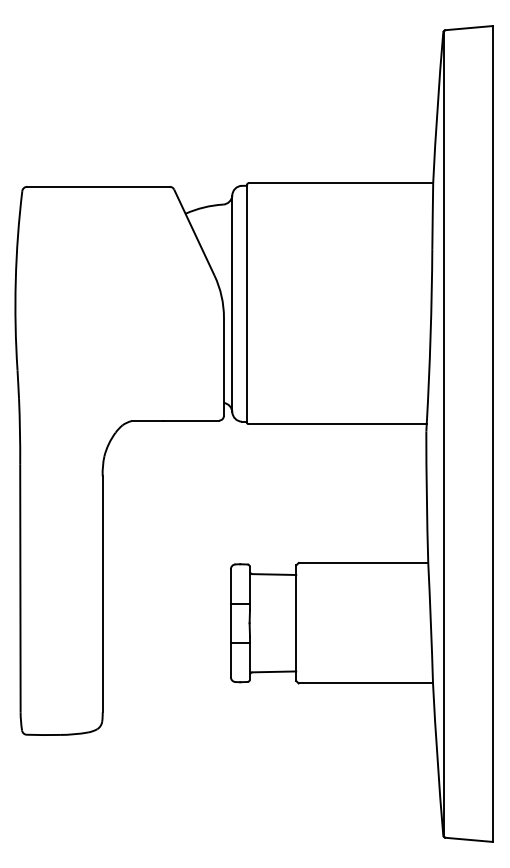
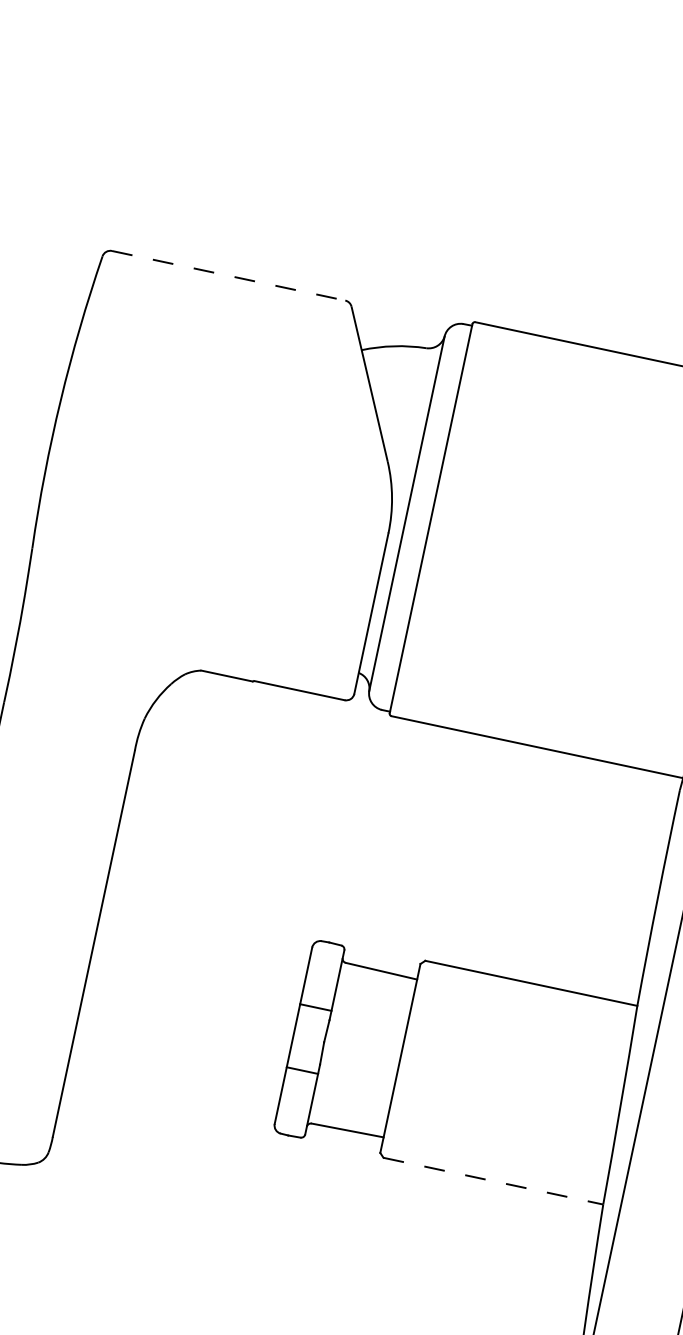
line: (98, 186) -> (228, 275), solid -> dashed
line: (366, 683) -> (494, 1181), solid -> dashed

